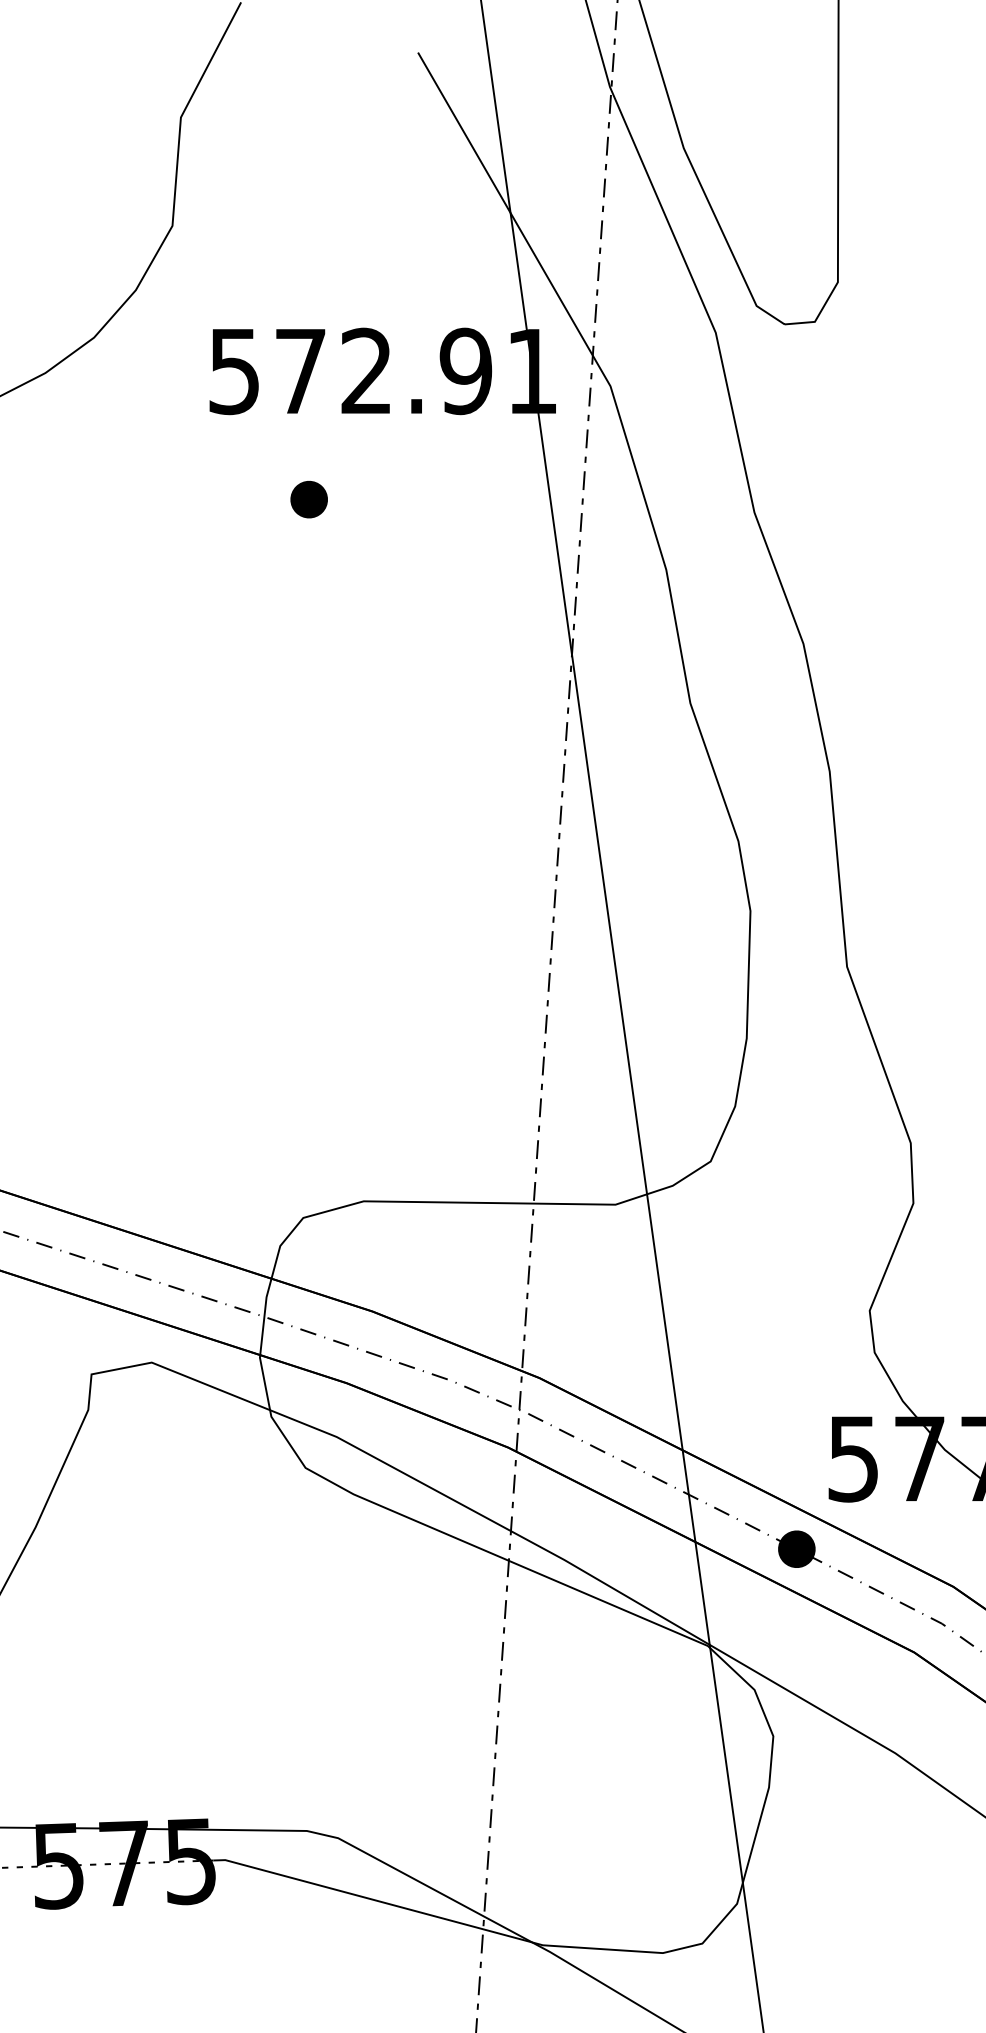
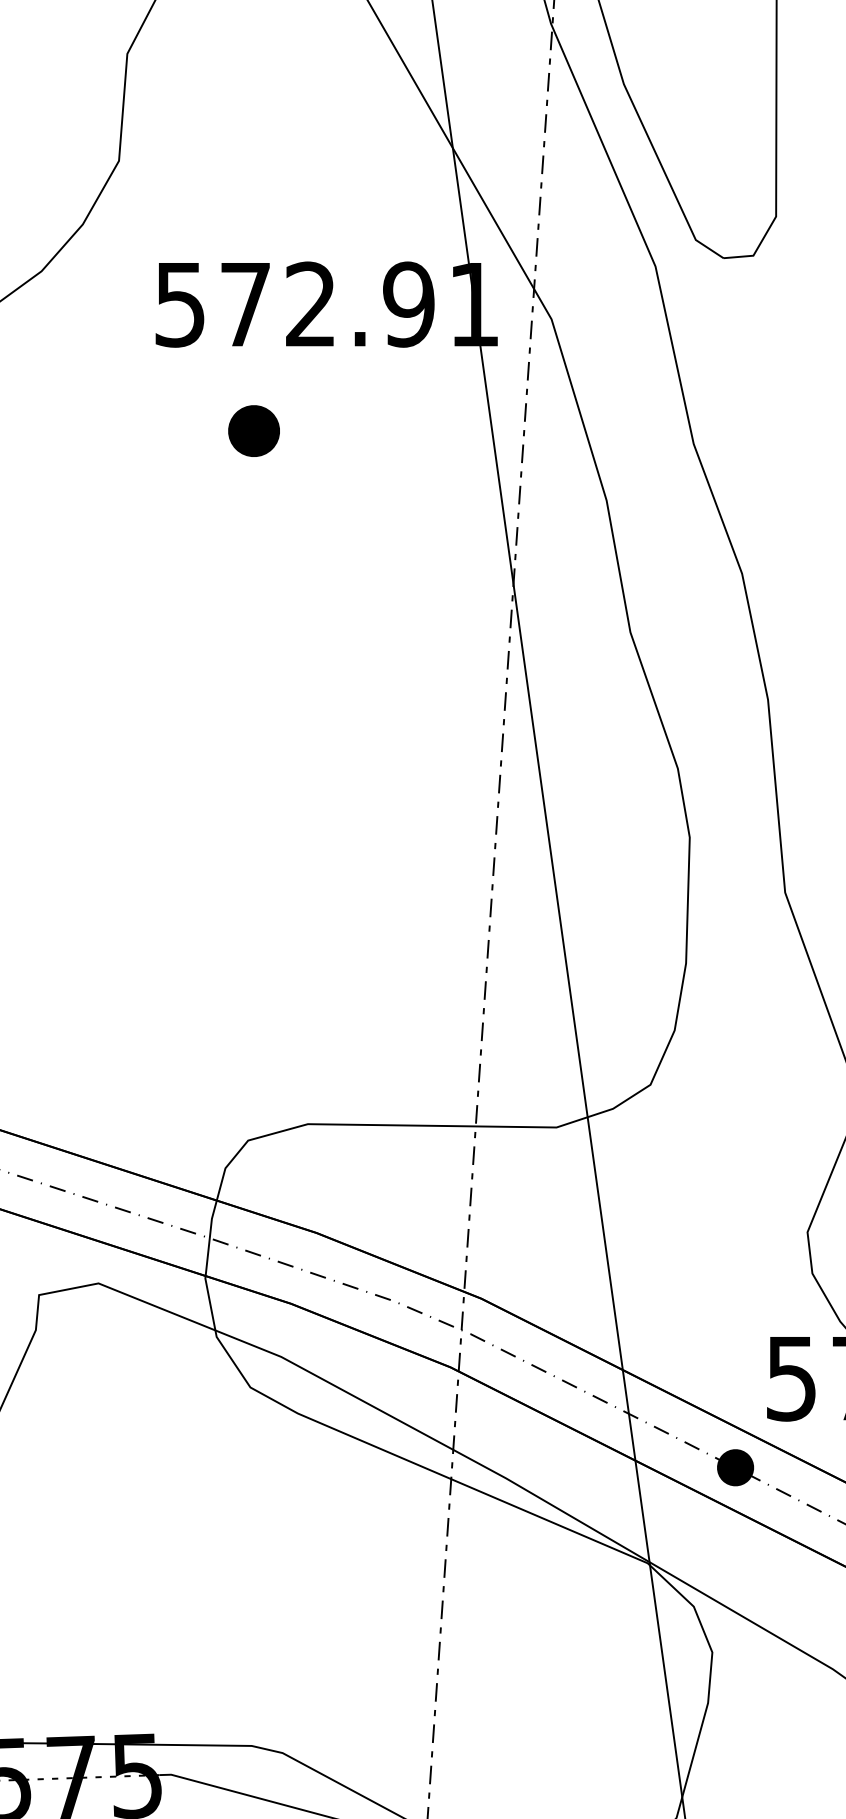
part: (308, 499) -> (253, 431), size x1.4

